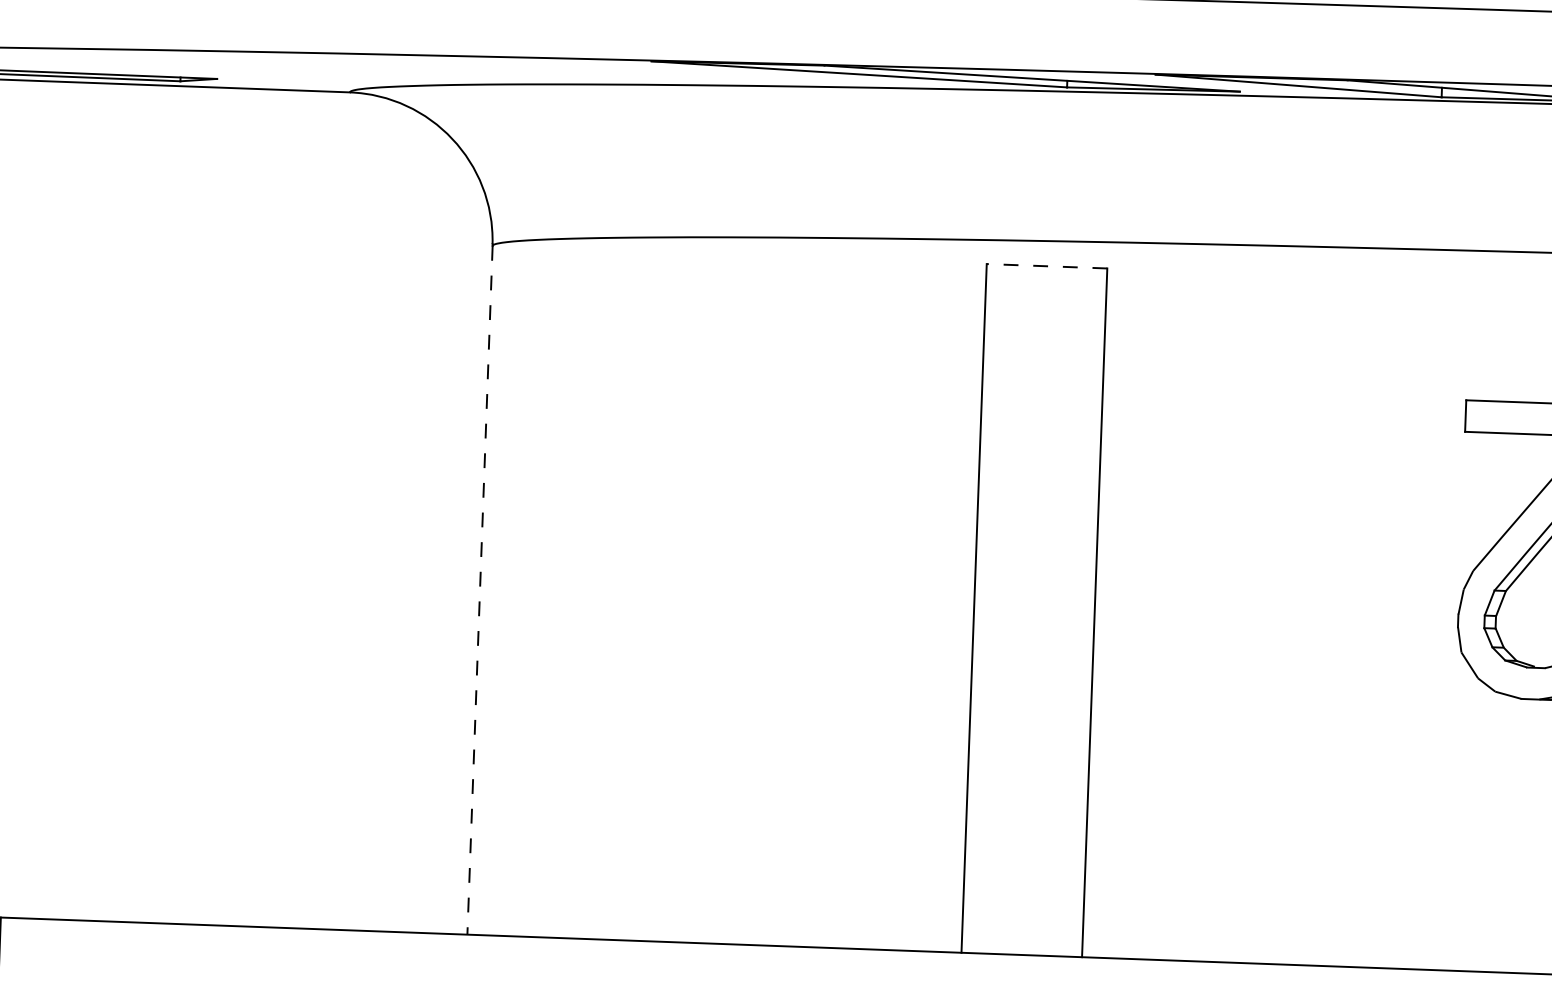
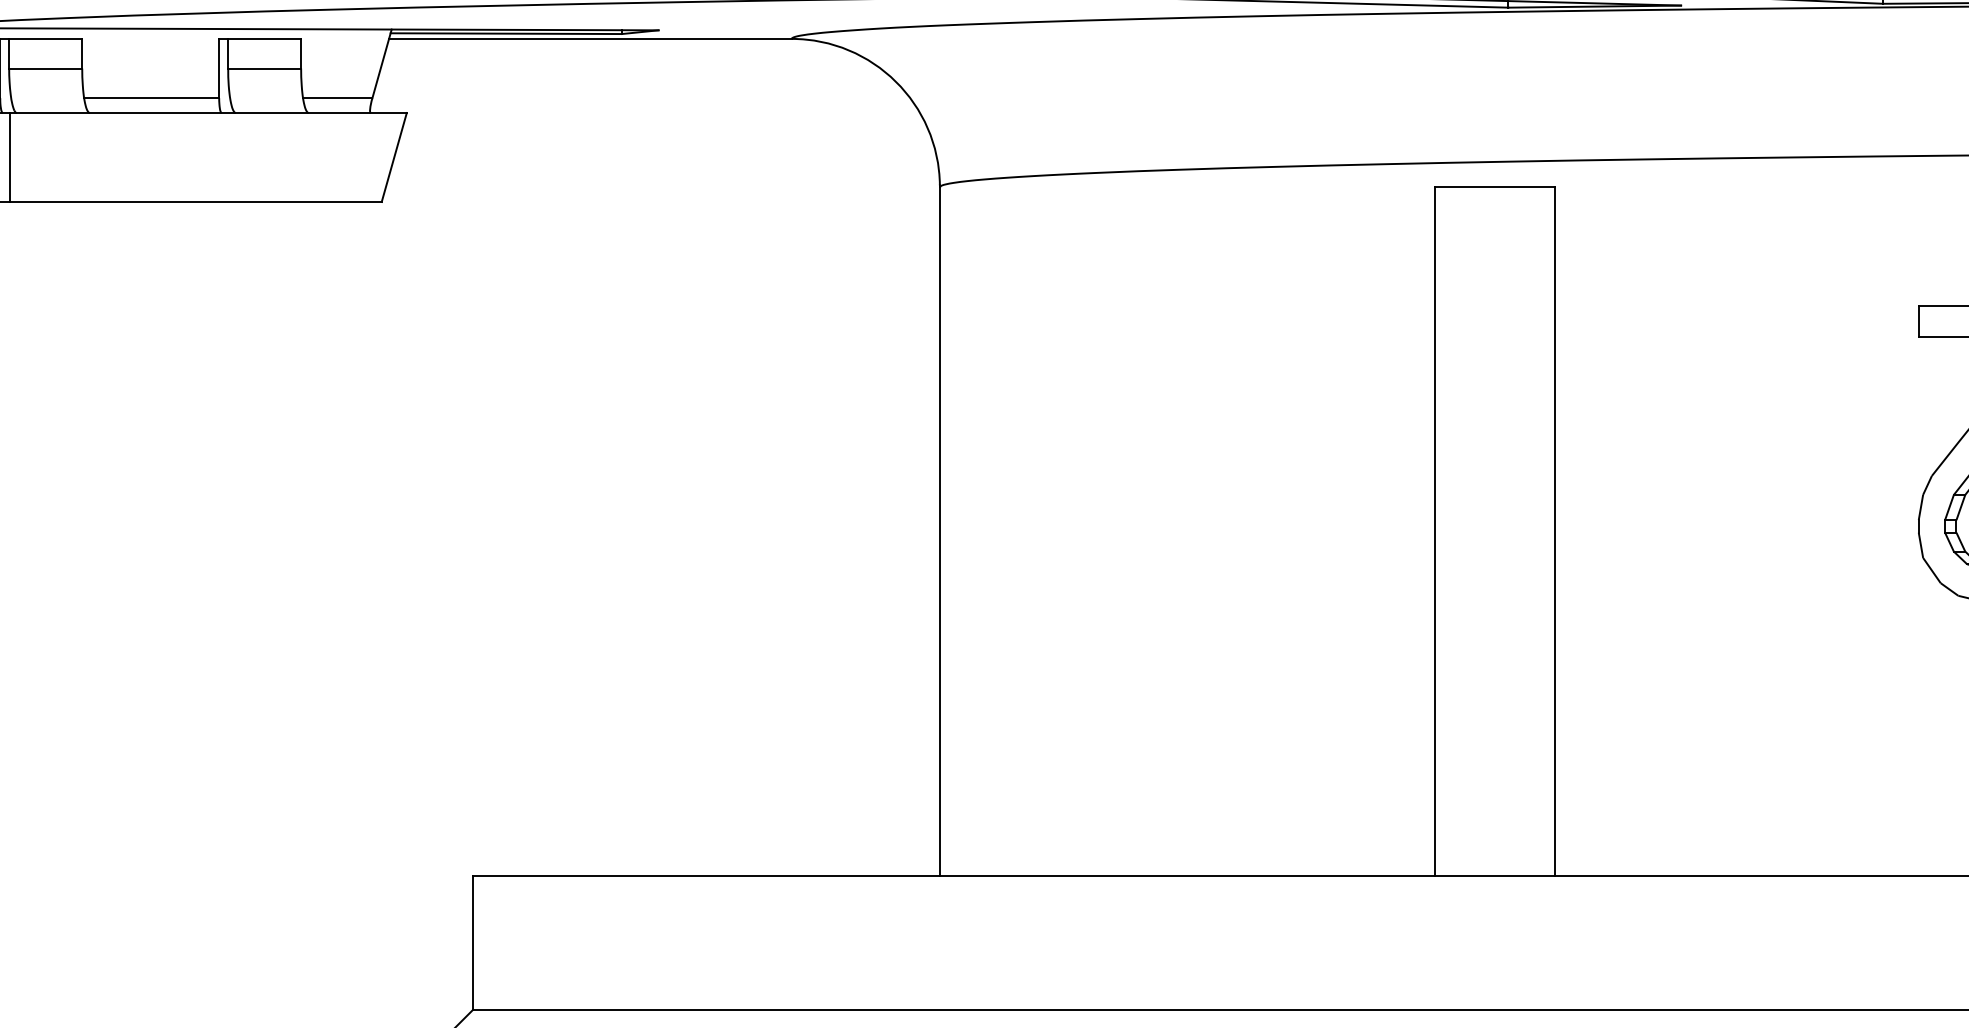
line: (1046, 266) -> (1494, 187), dashed -> solid
line: (480, 590) -> (940, 531), dashed -> solid

